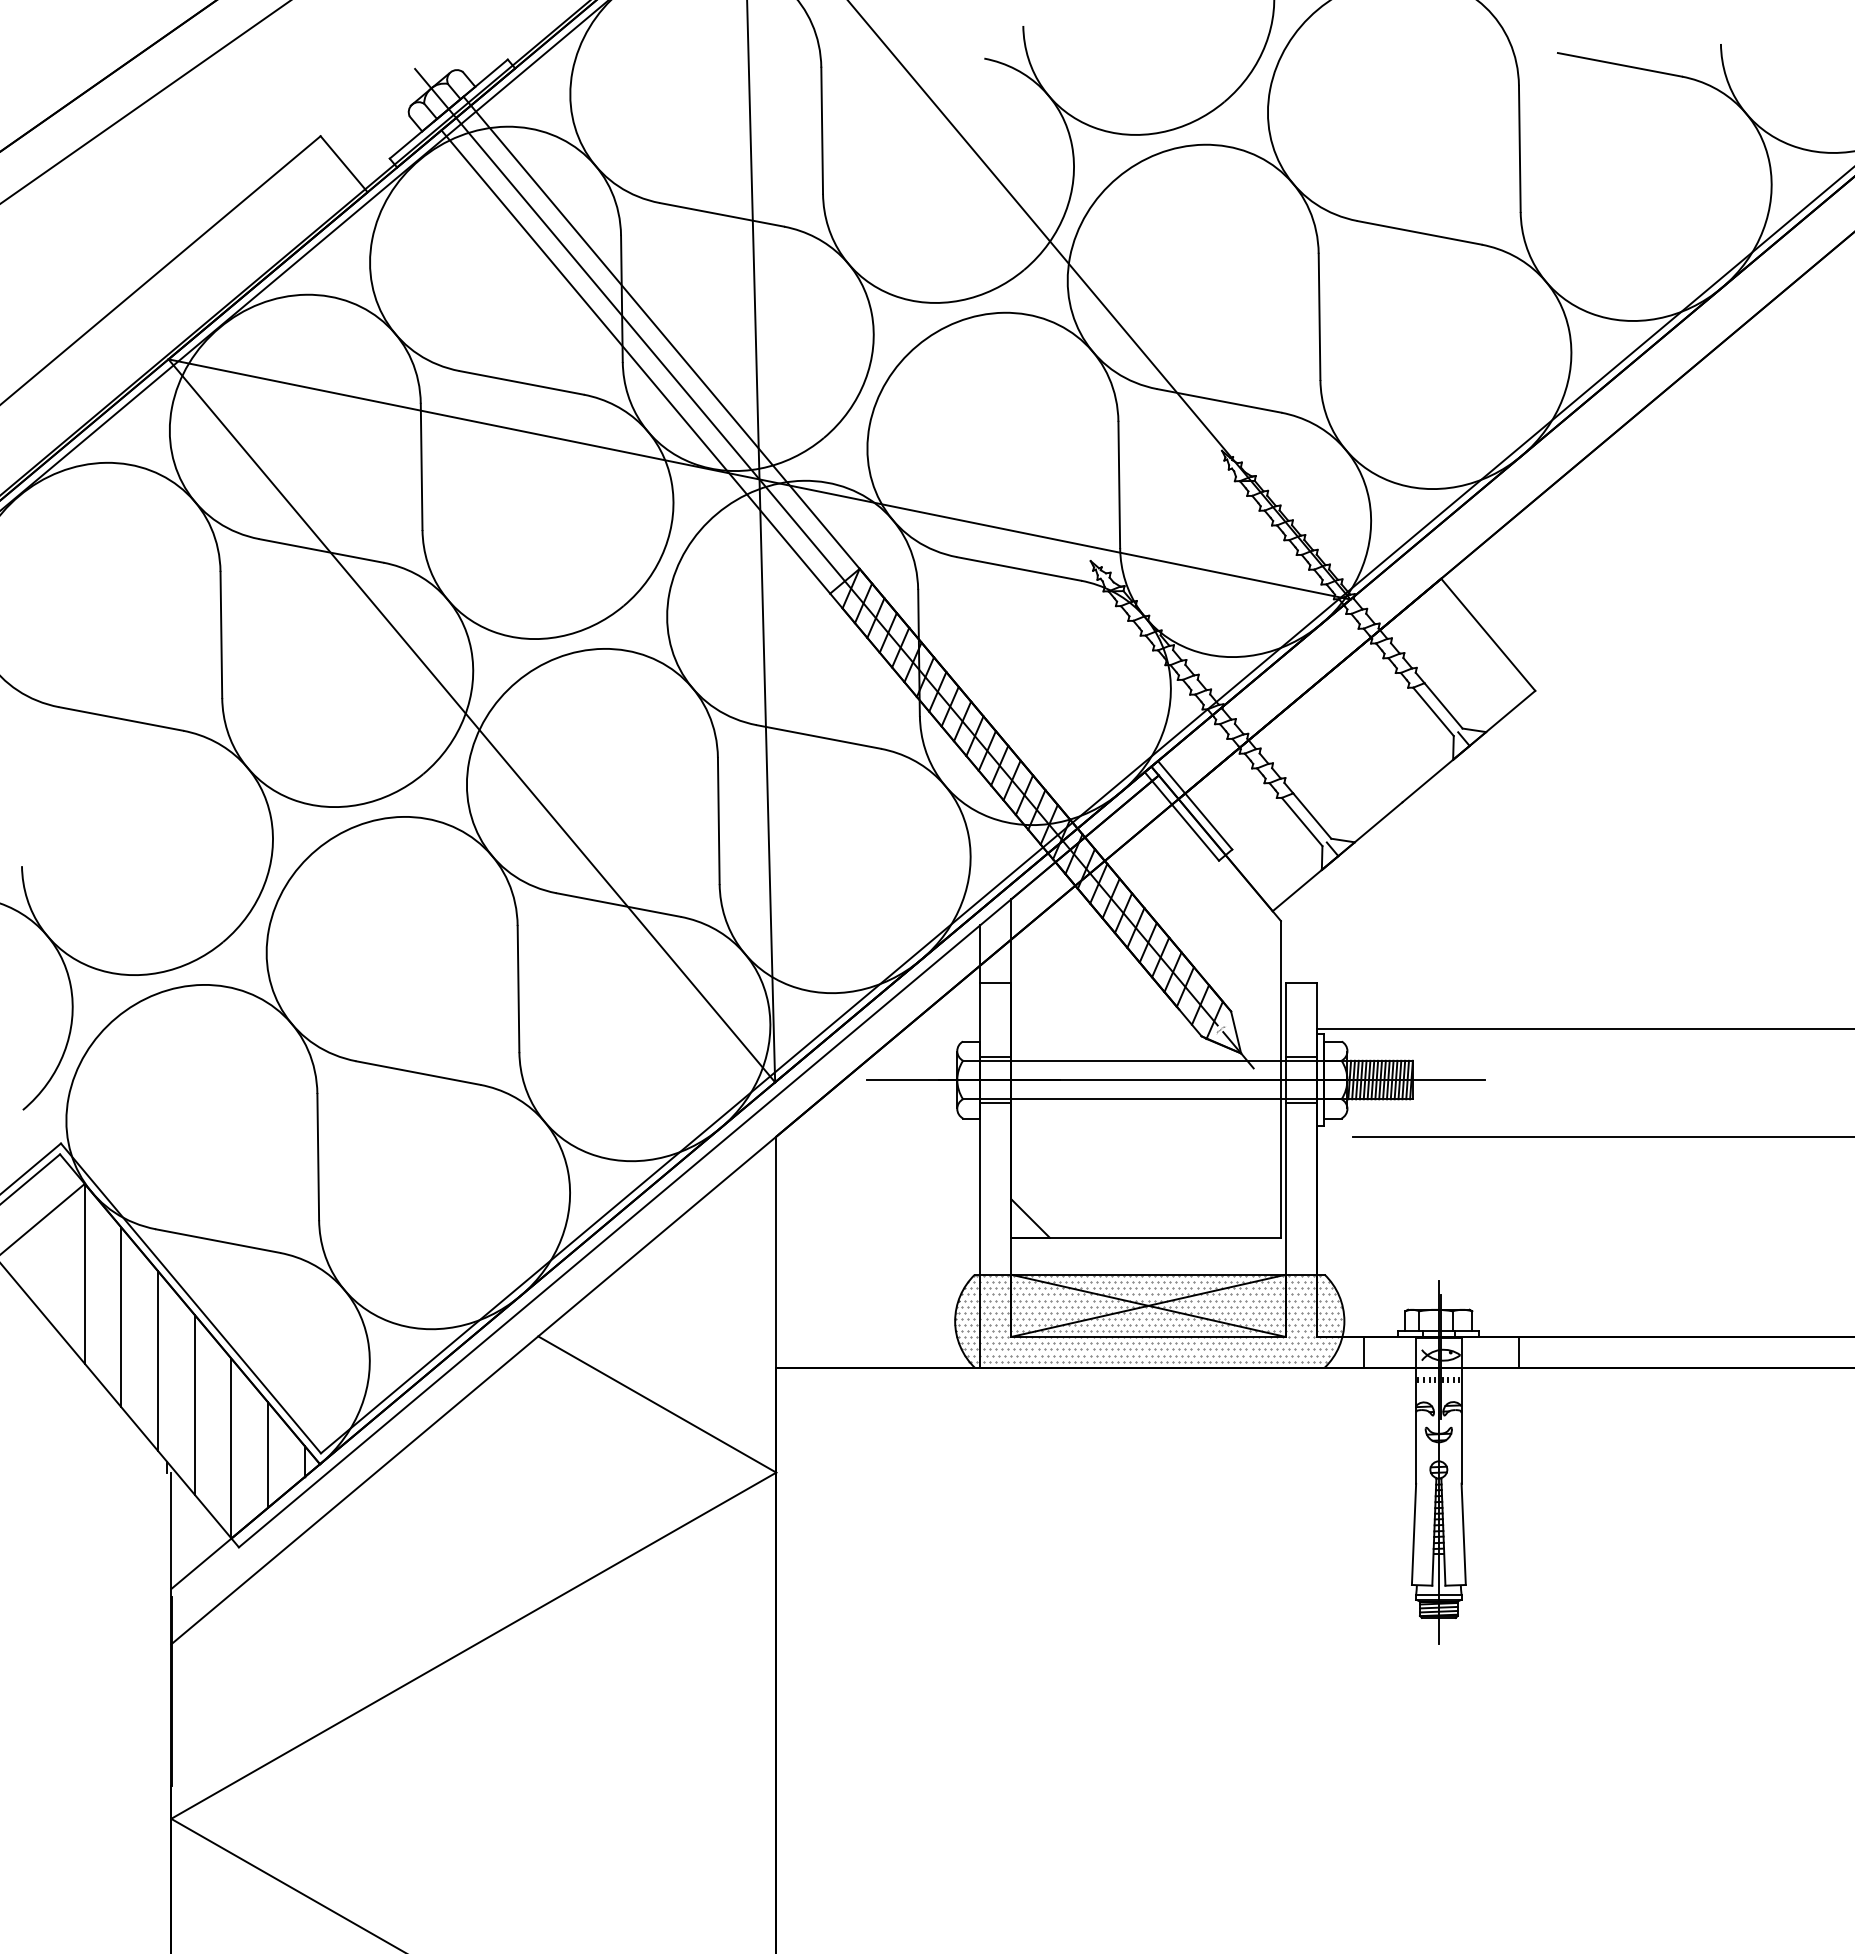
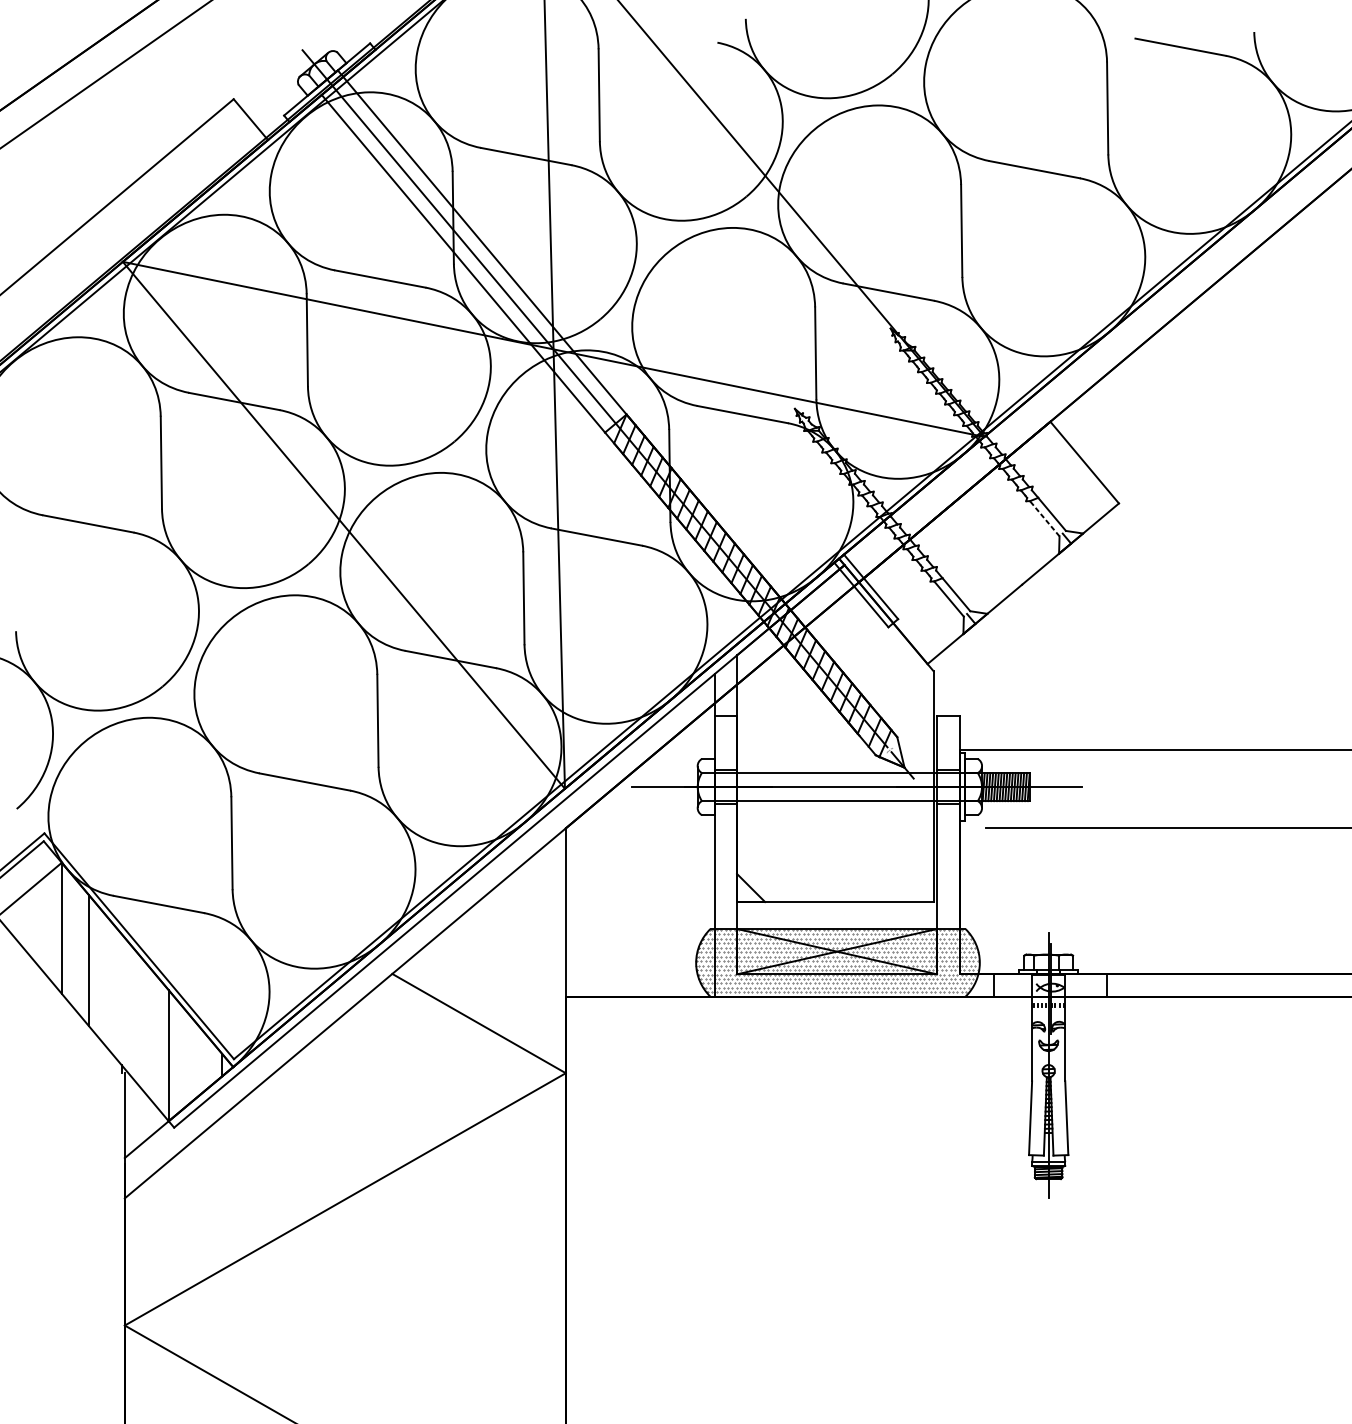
line: (1433, 711) -> (1044, 518), solid -> dashed
line: (158, 1361) -> (115, 992), removed
line: (194, 1404) -> (141, 1023), removed
line: (268, 1454) -> (195, 1060), removed

